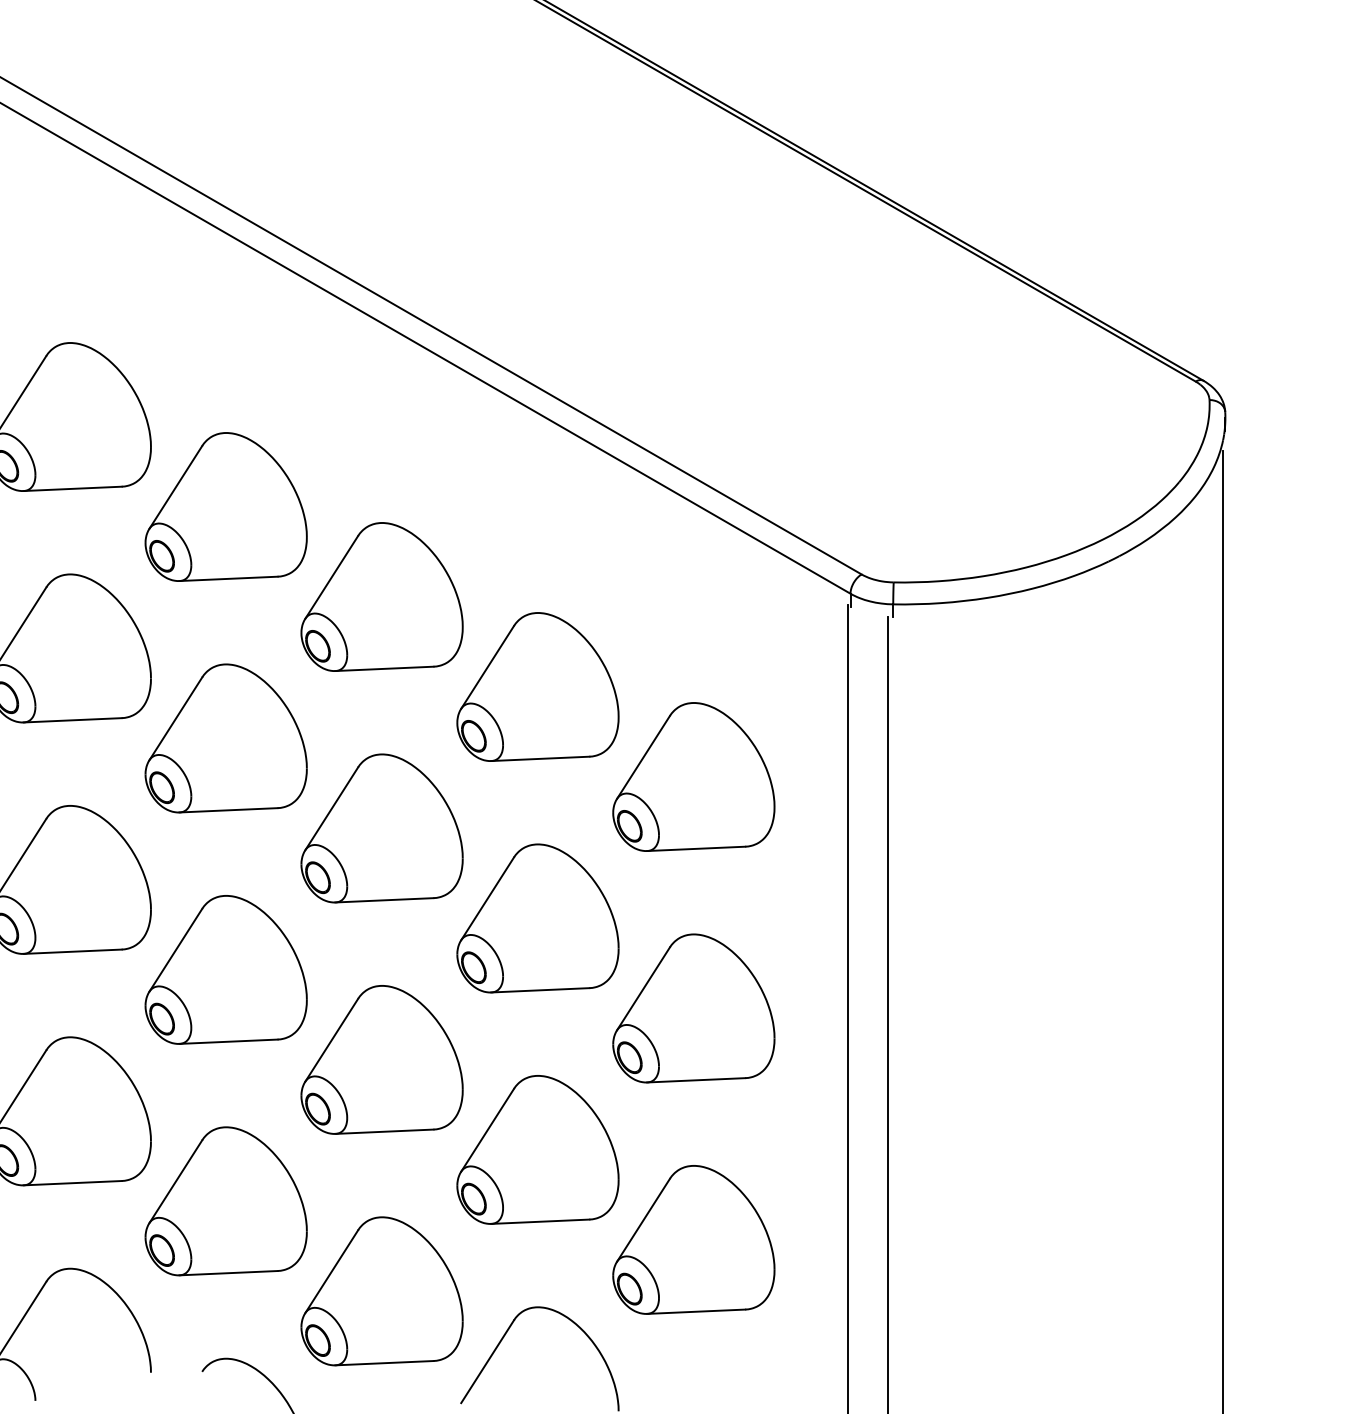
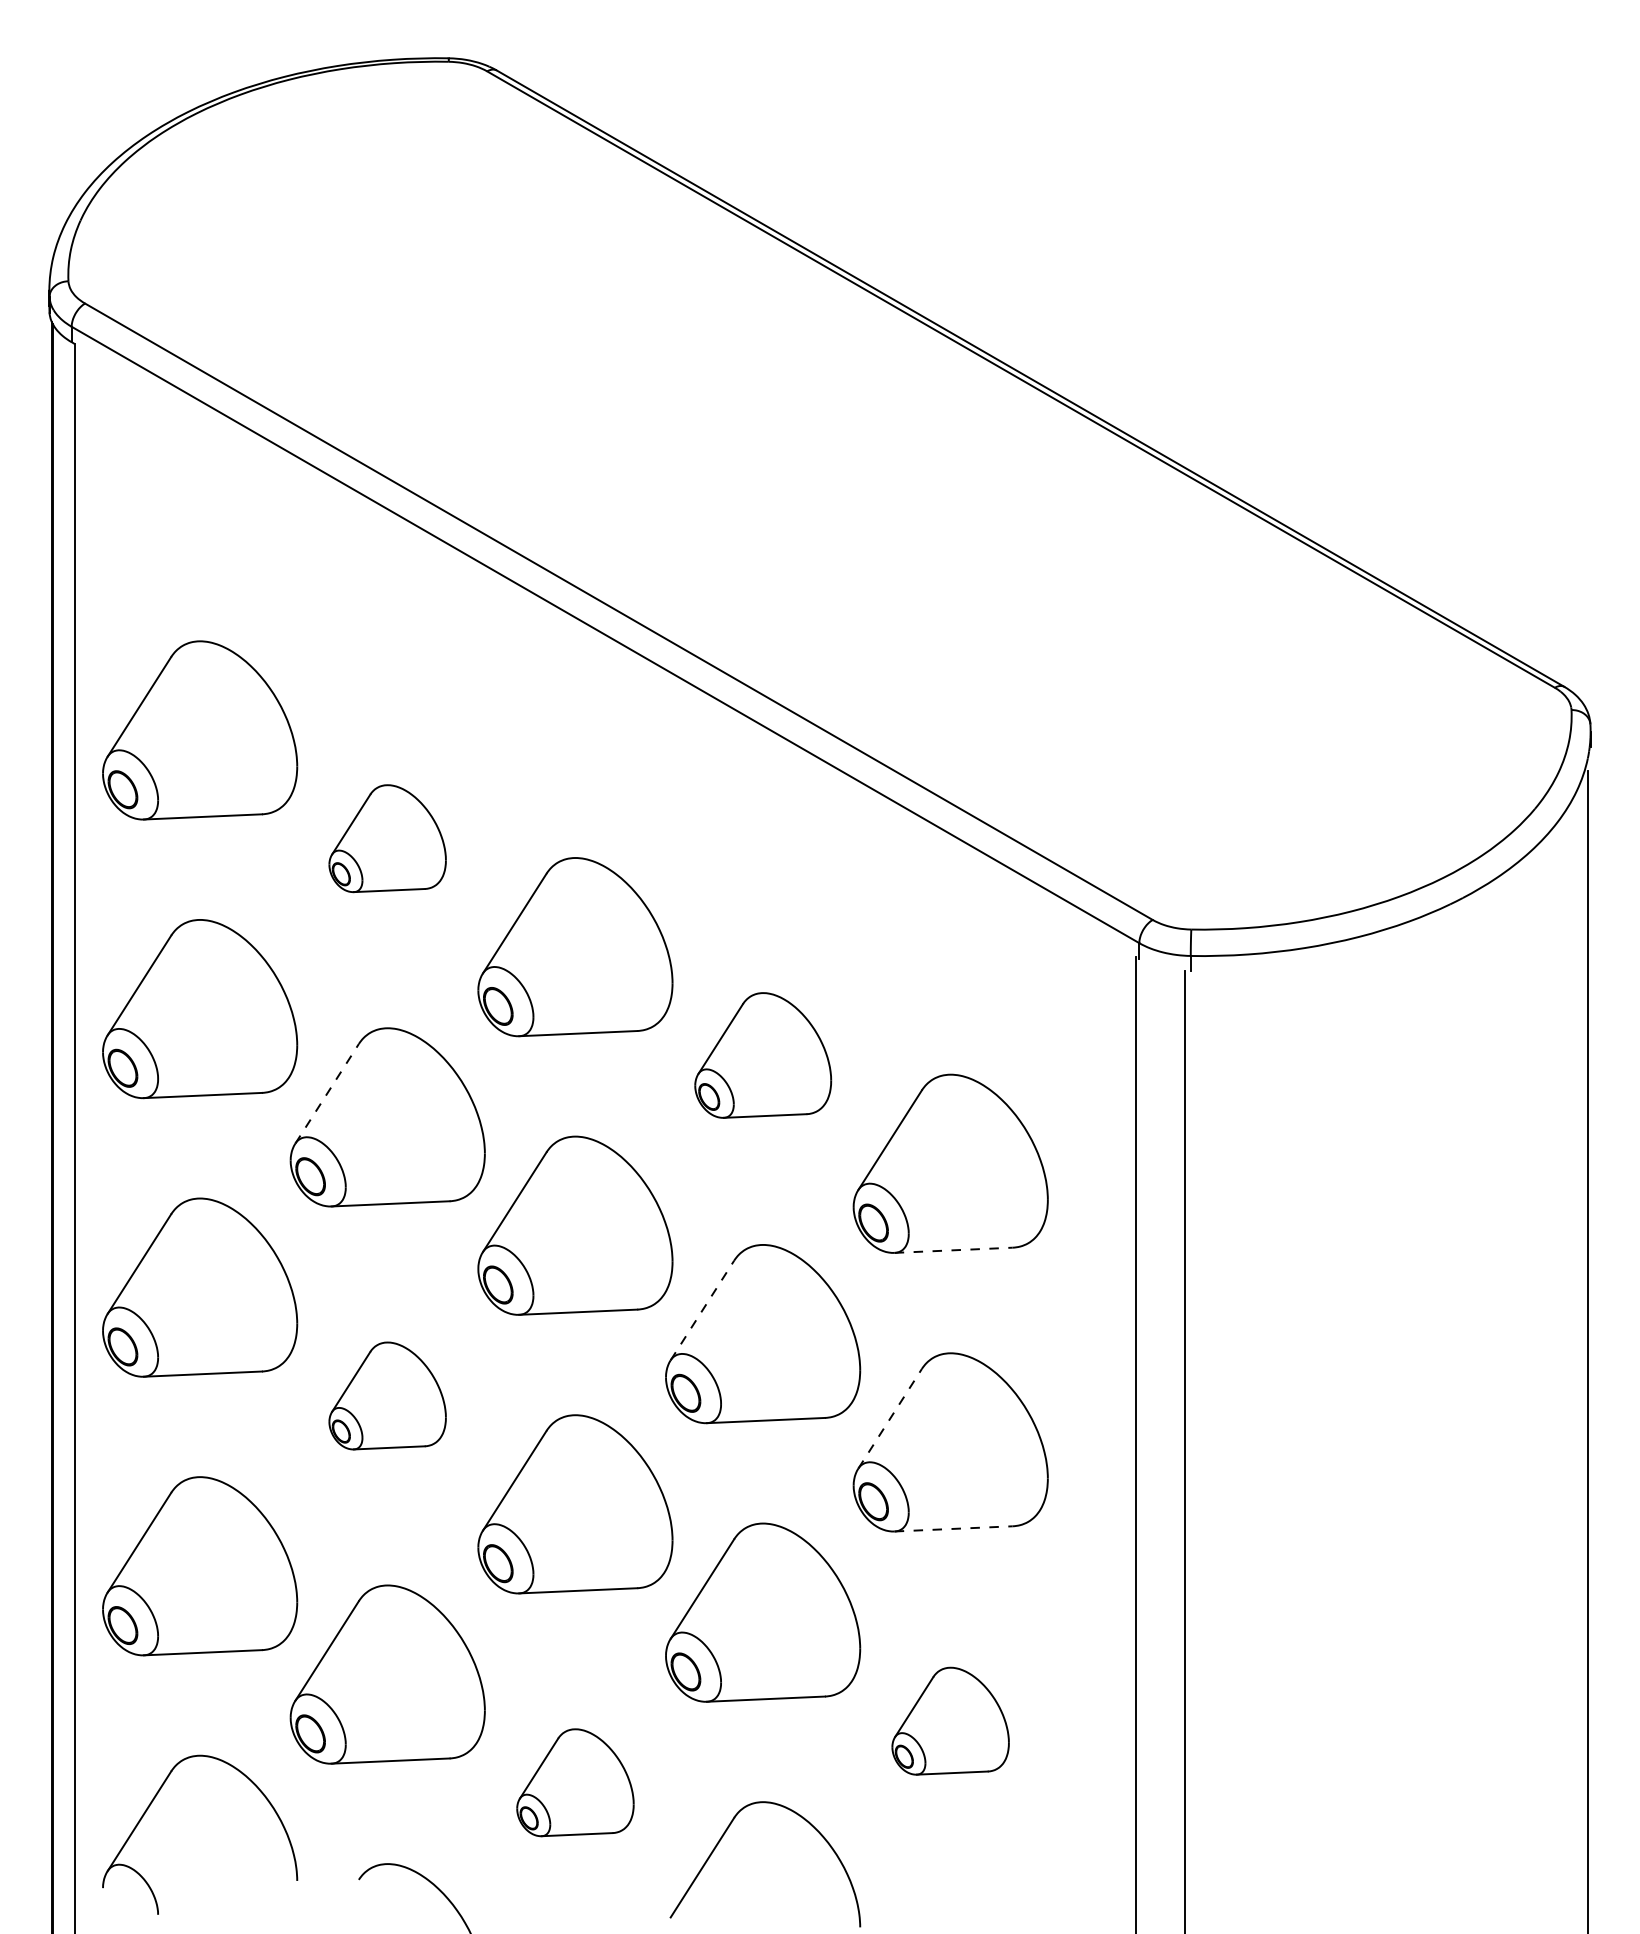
part: (225, 506) -> (387, 838), size x0.6
part: (538, 687) -> (763, 1055), size x0.7
line: (176, 718) -> (327, 1093), solid -> dashed
line: (696, 849) -> (954, 1250), solid -> dashed
line: (487, 898) -> (702, 1310), solid -> dashed
part: (225, 969) -> (387, 1395), size x0.6
line: (643, 988) -> (890, 1418), solid -> dashed
line: (696, 1079) -> (954, 1528), solid -> dashed
part: (693, 1240) -> (950, 1721), size x0.6
part: (382, 1290) -> (575, 1782), size x0.6

